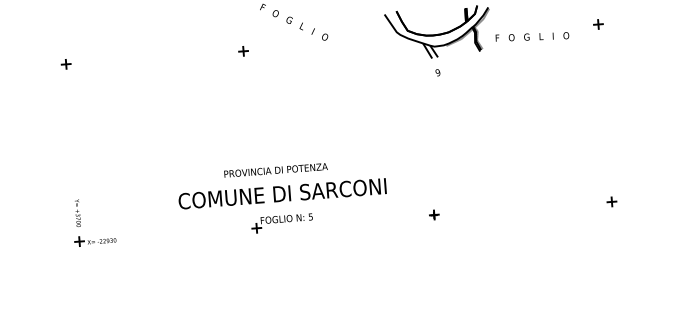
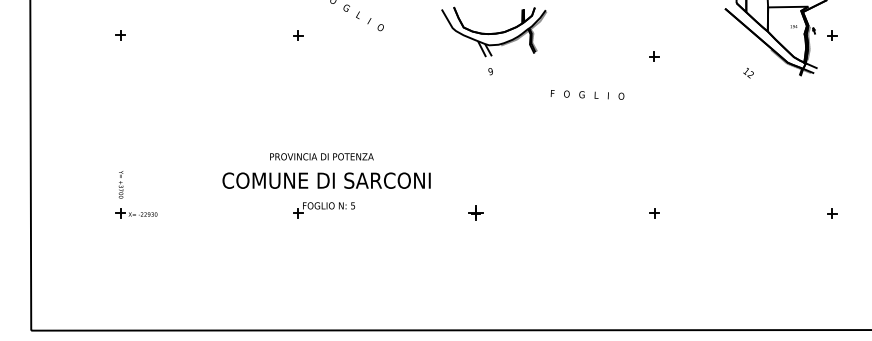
part: (598, 24) -> (654, 56), moved
text: (532, 36) -> (587, 94), moved
part: (434, 215) -> (476, 213), size x1.6

